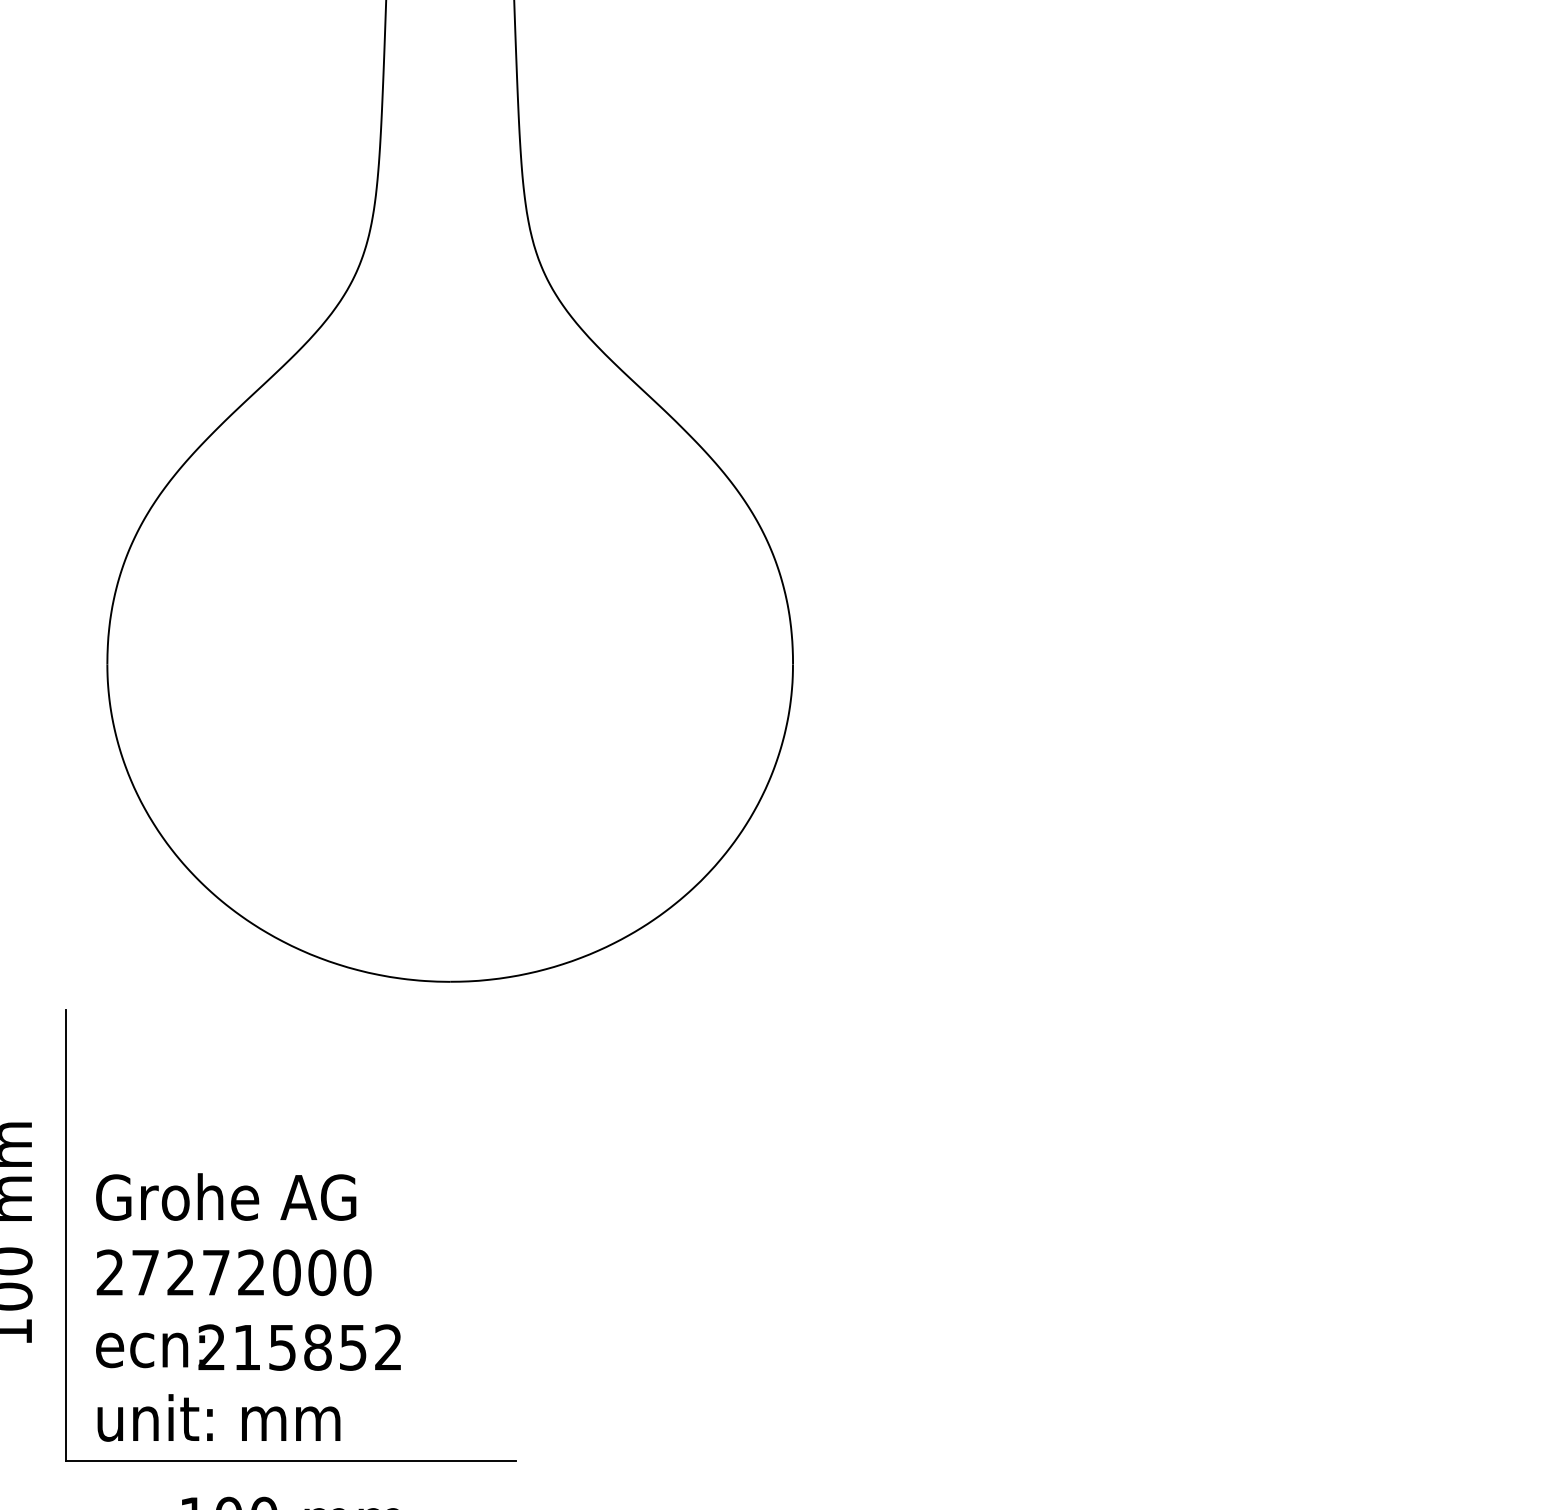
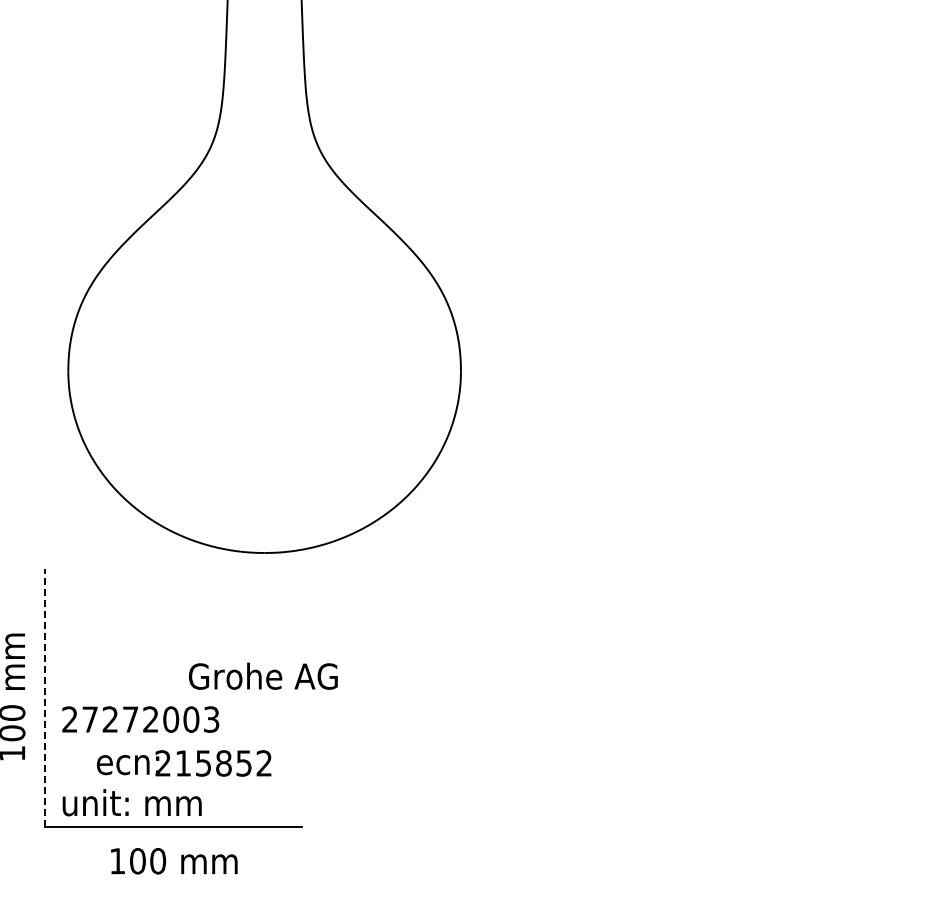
text: (224, 1195) -> (262, 675), moved
line: (65, 1235) -> (44, 698), solid -> dashed
text: (357, 1272) -> (211, 719), 27272000 -> 27272003
text: (247, 1347) -> (183, 763), moved

